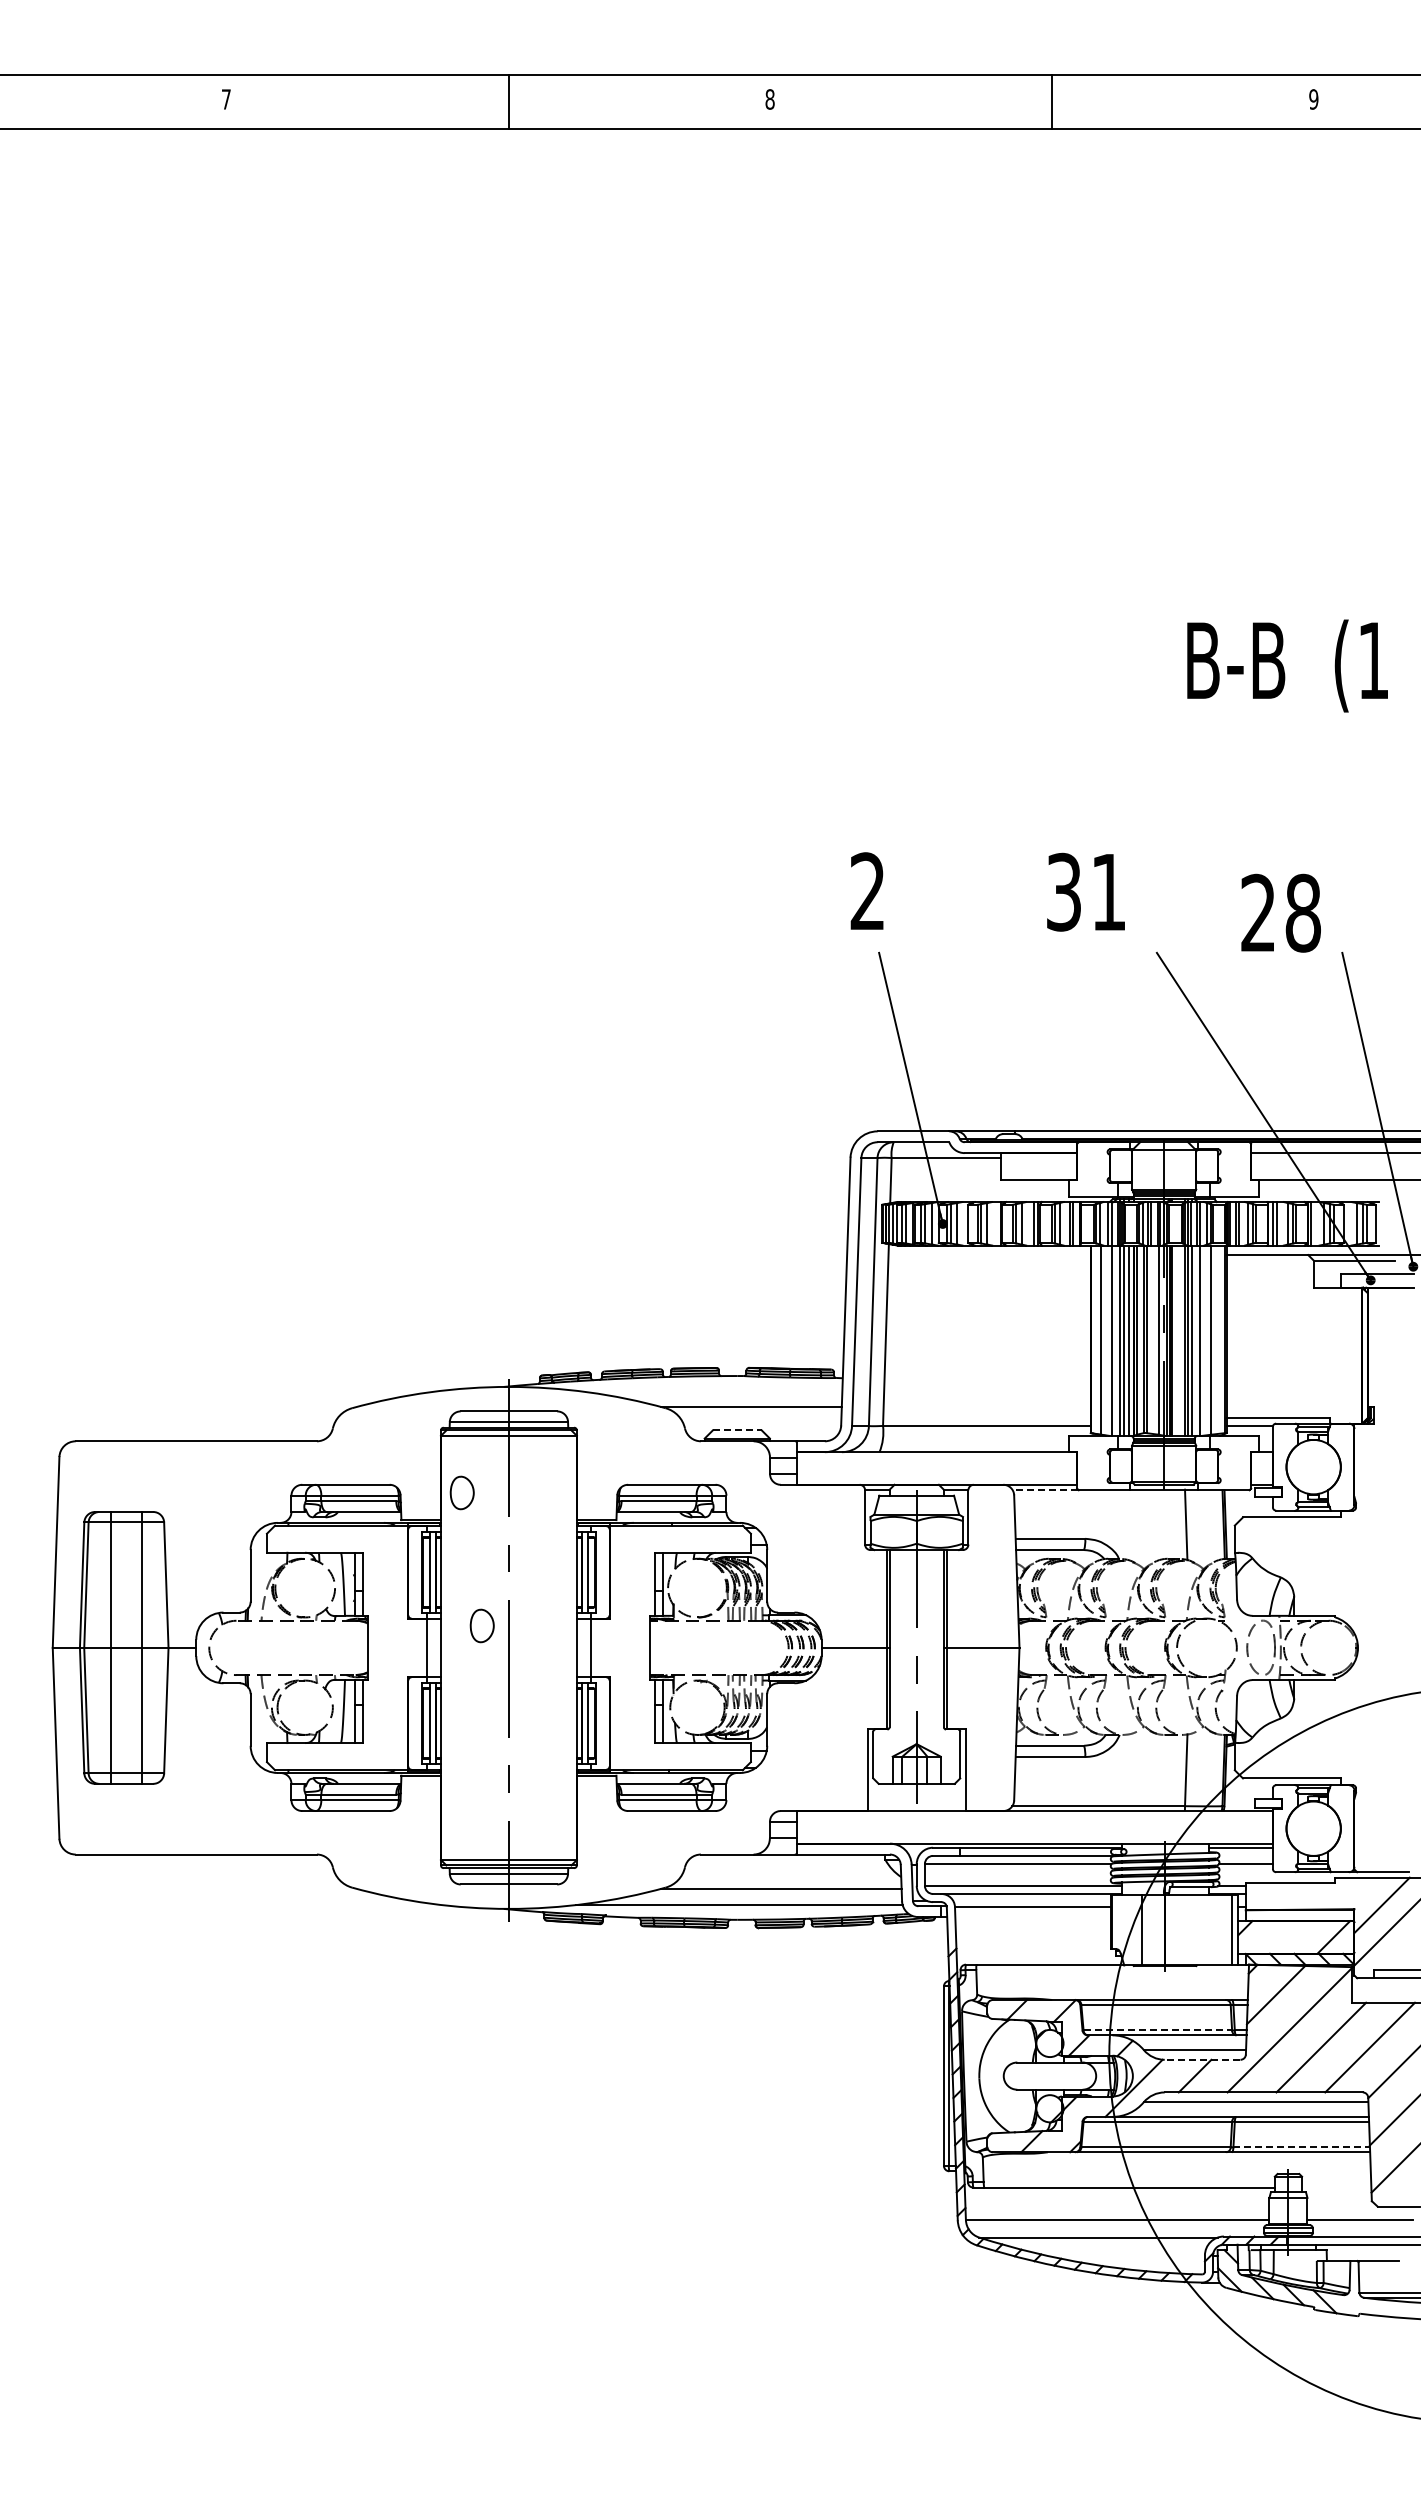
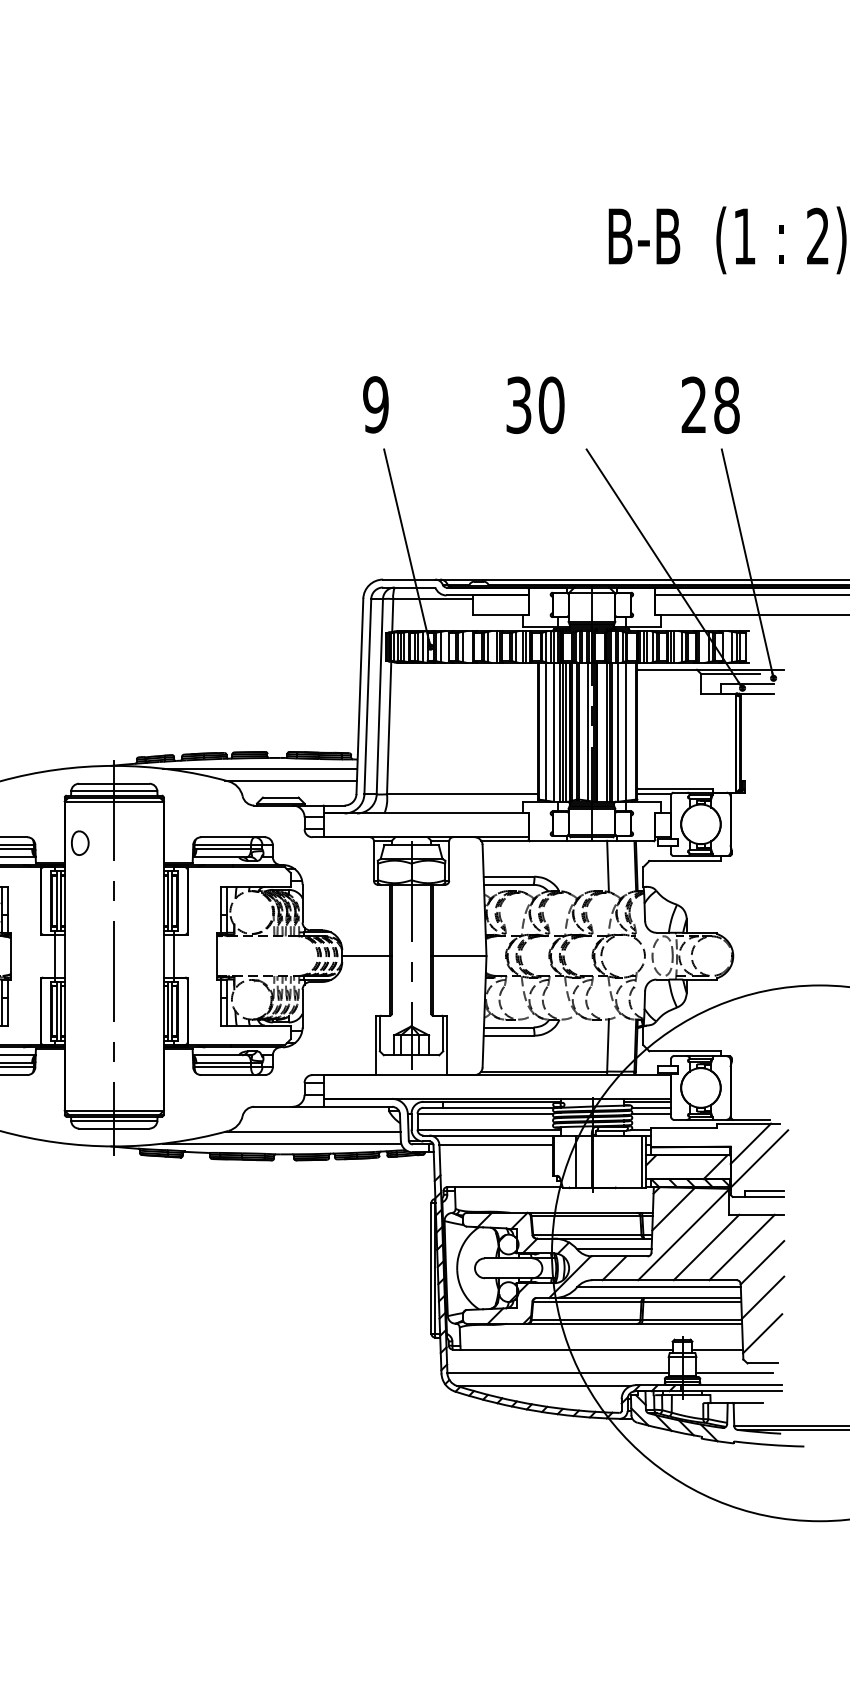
text: (867, 891) -> (375, 404), 2 -> 9
text: (1108, 891) -> (551, 404), 31 -> 30
text: (1280, 912) -> (710, 404), moved
line: (708, 1390) -> (259, 768), added
line: (737, 1430) -> (280, 797), dashed -> solid
line: (1045, 1489) -> (505, 840), dashed -> solid
part: (481, 1625) -> (94, 939), removed
line: (1245, 1855) -> (651, 1107), added
line: (1158, 2030) -> (587, 1235), dashed -> solid
line: (1202, 2059) -> (619, 1256), dashed -> solid
line: (1302, 2147) -> (692, 1320), dashed -> solid
line: (1336, 2187) -> (717, 1349), added

